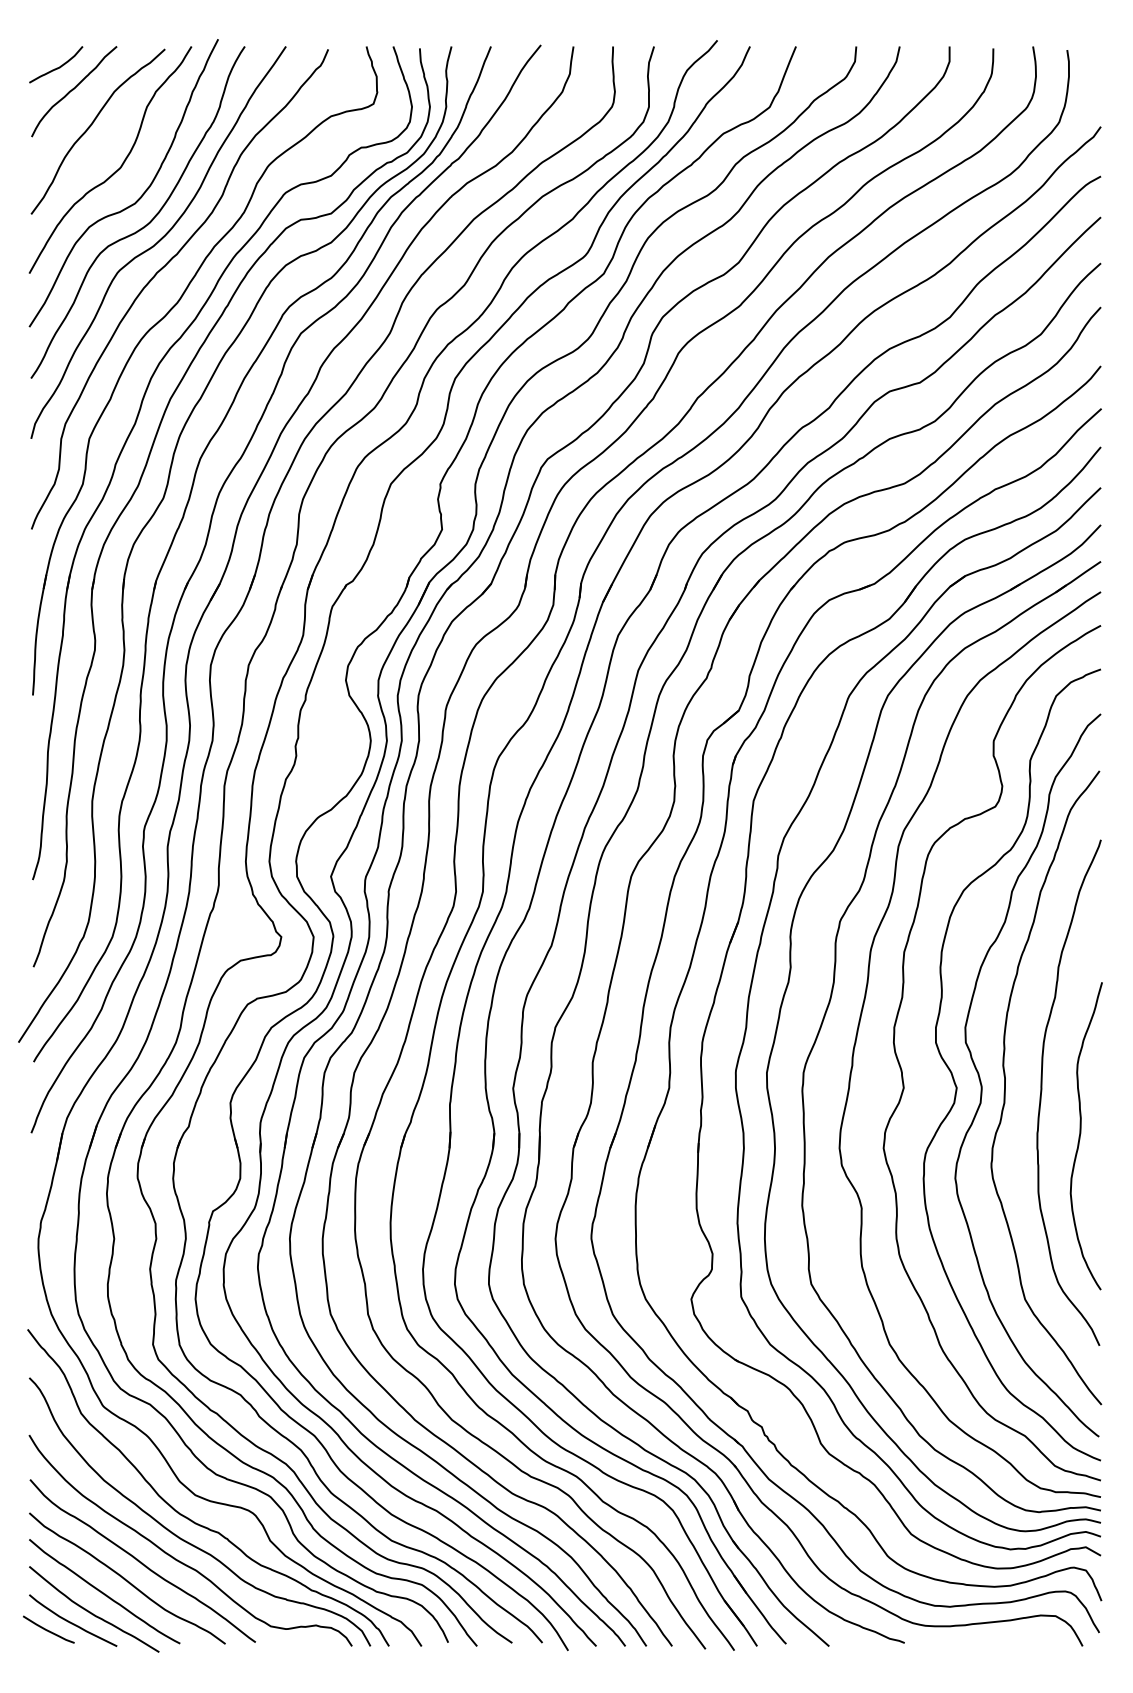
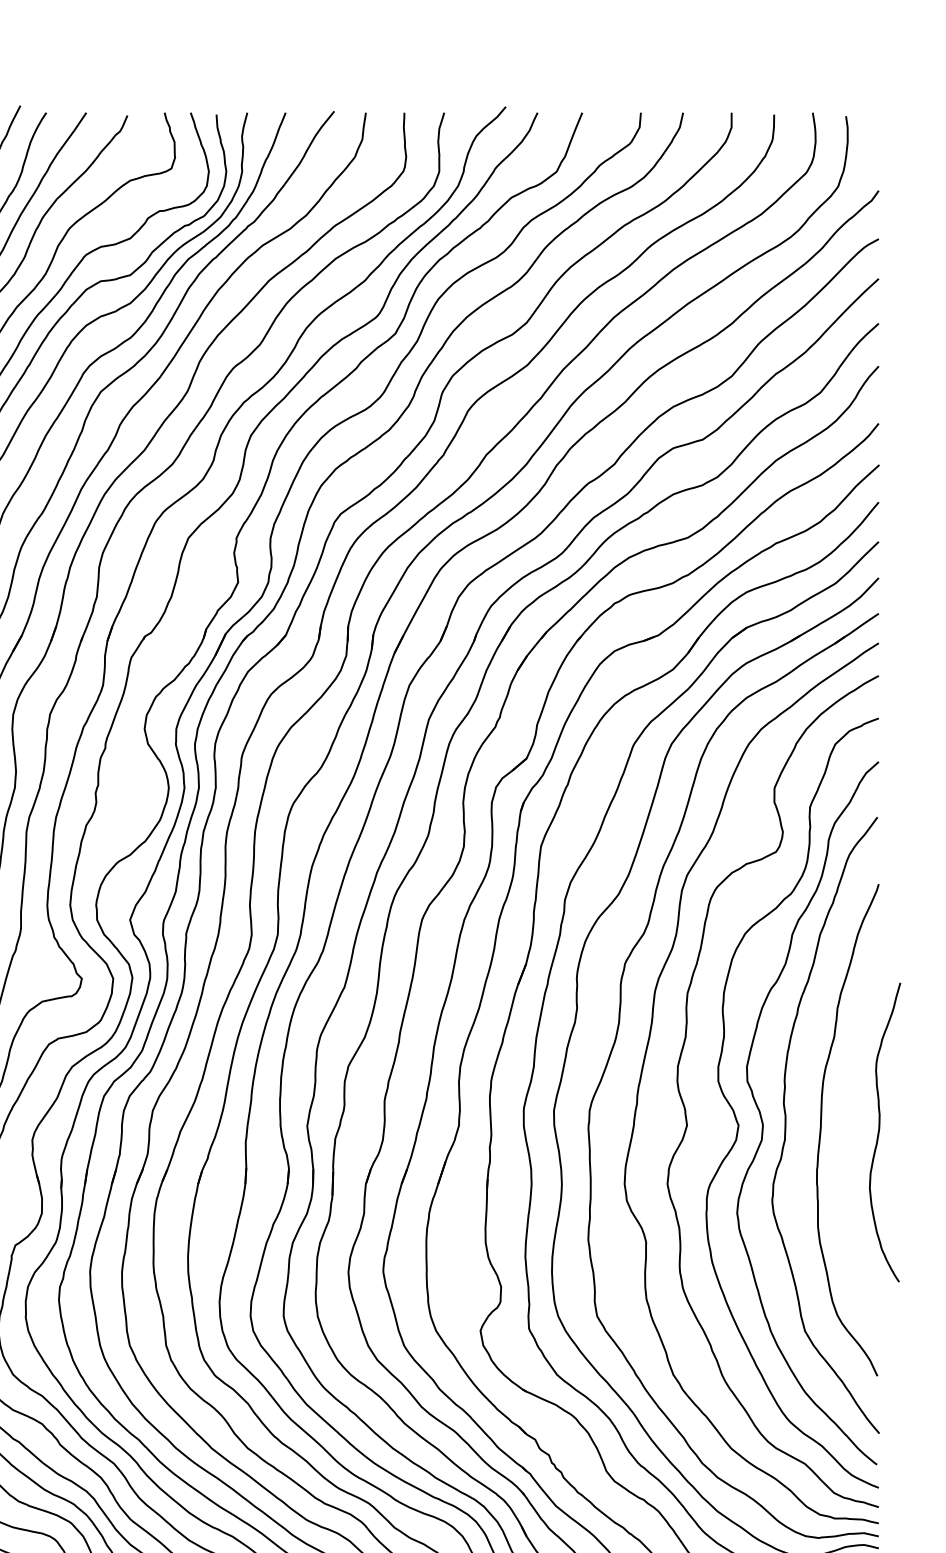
curve: (1081, 1133) -> (880, 1129), moved

